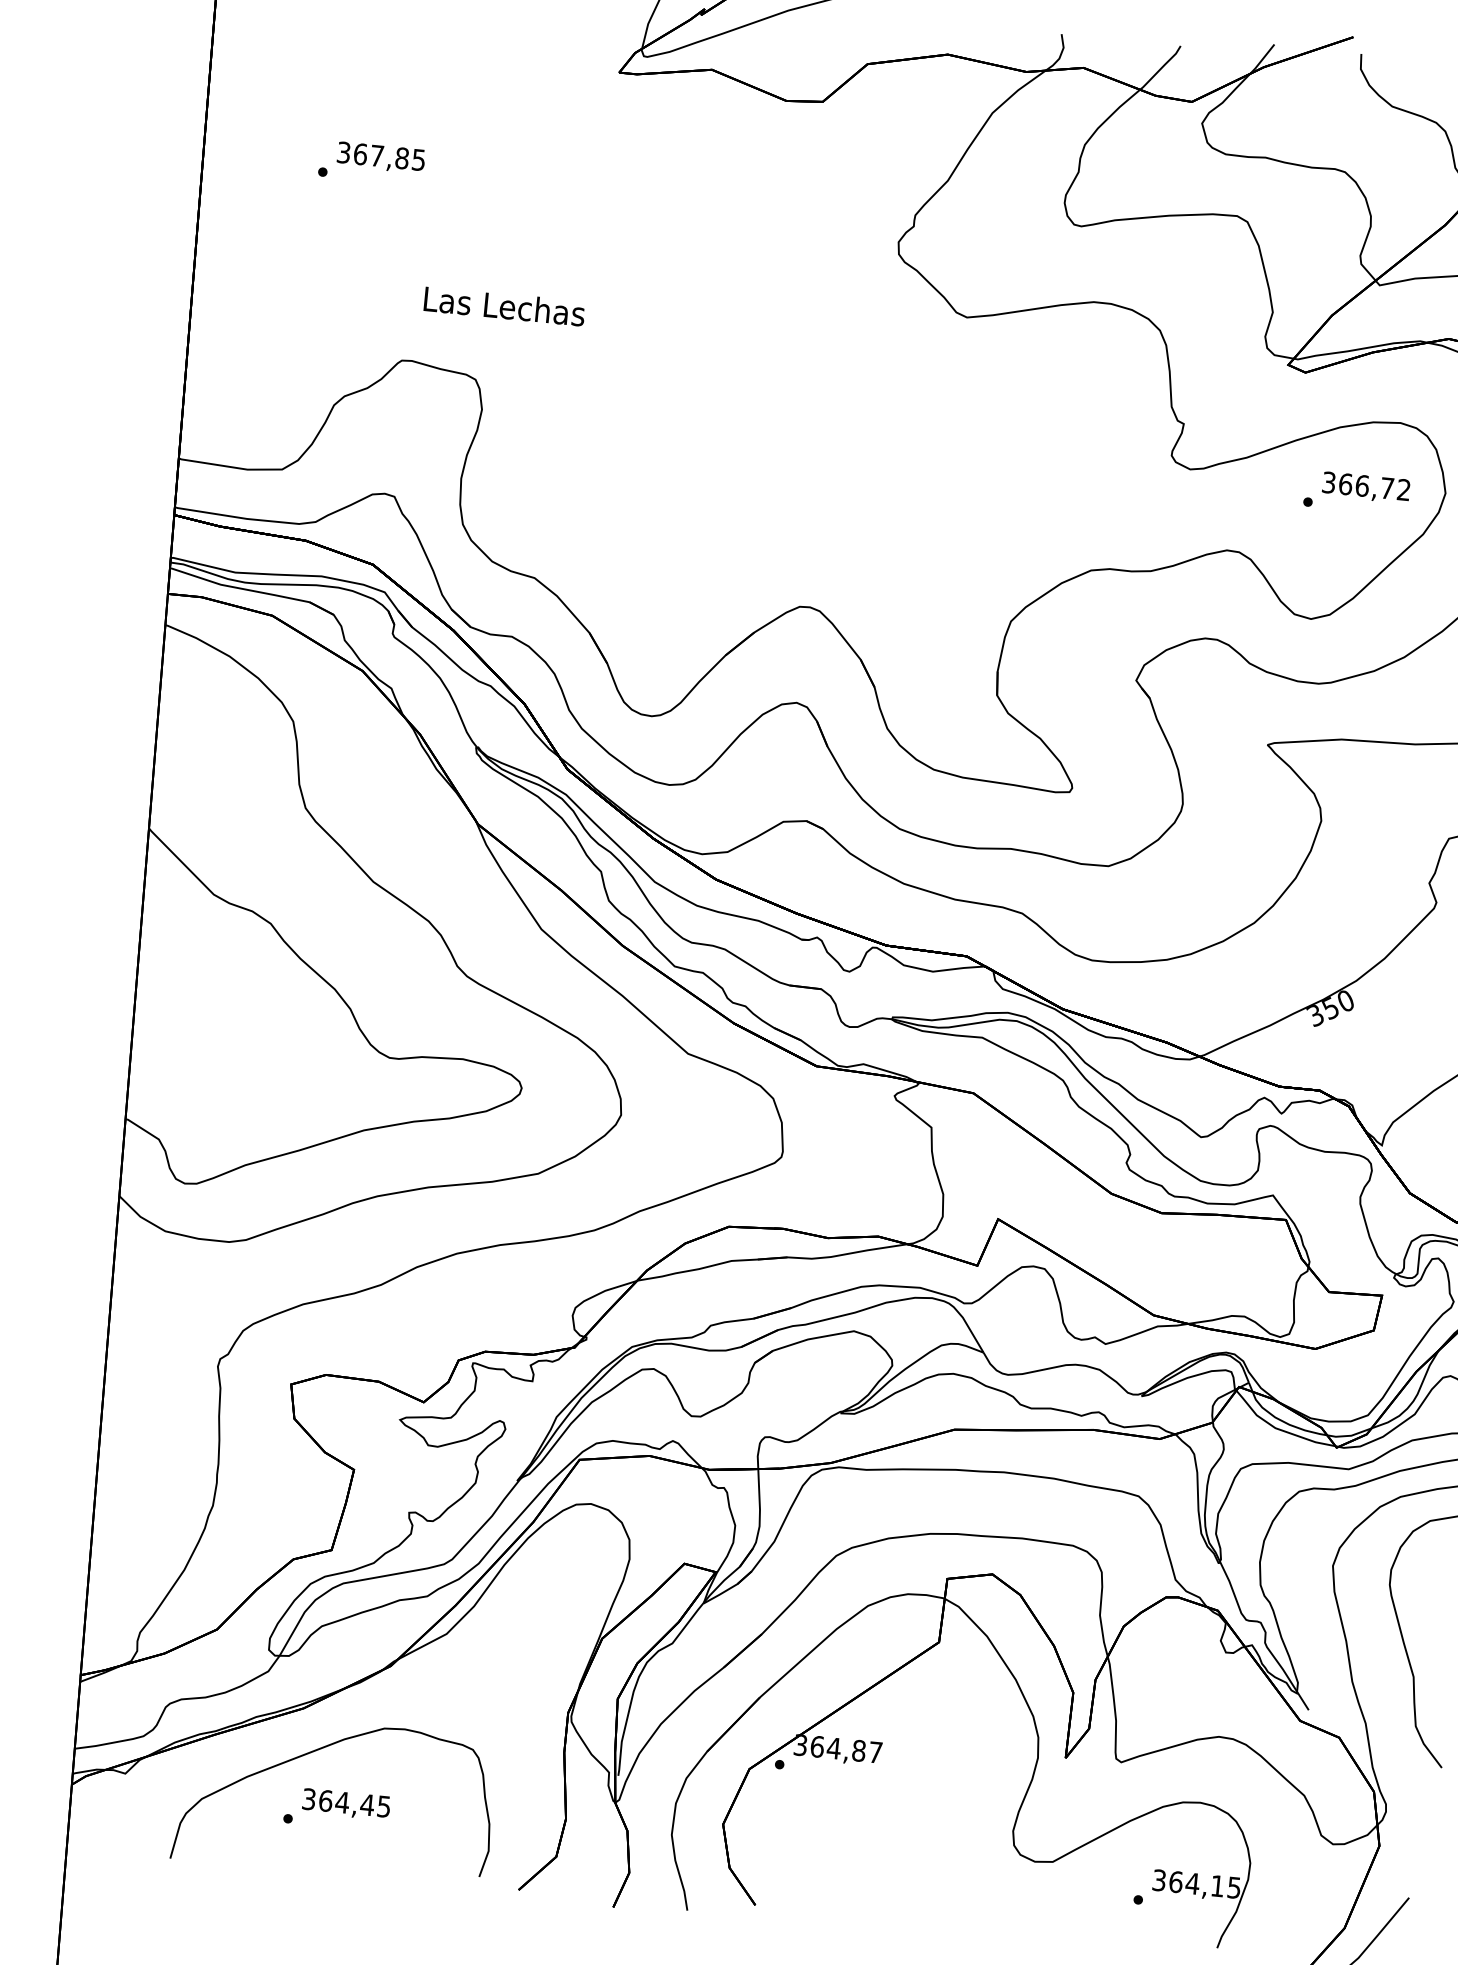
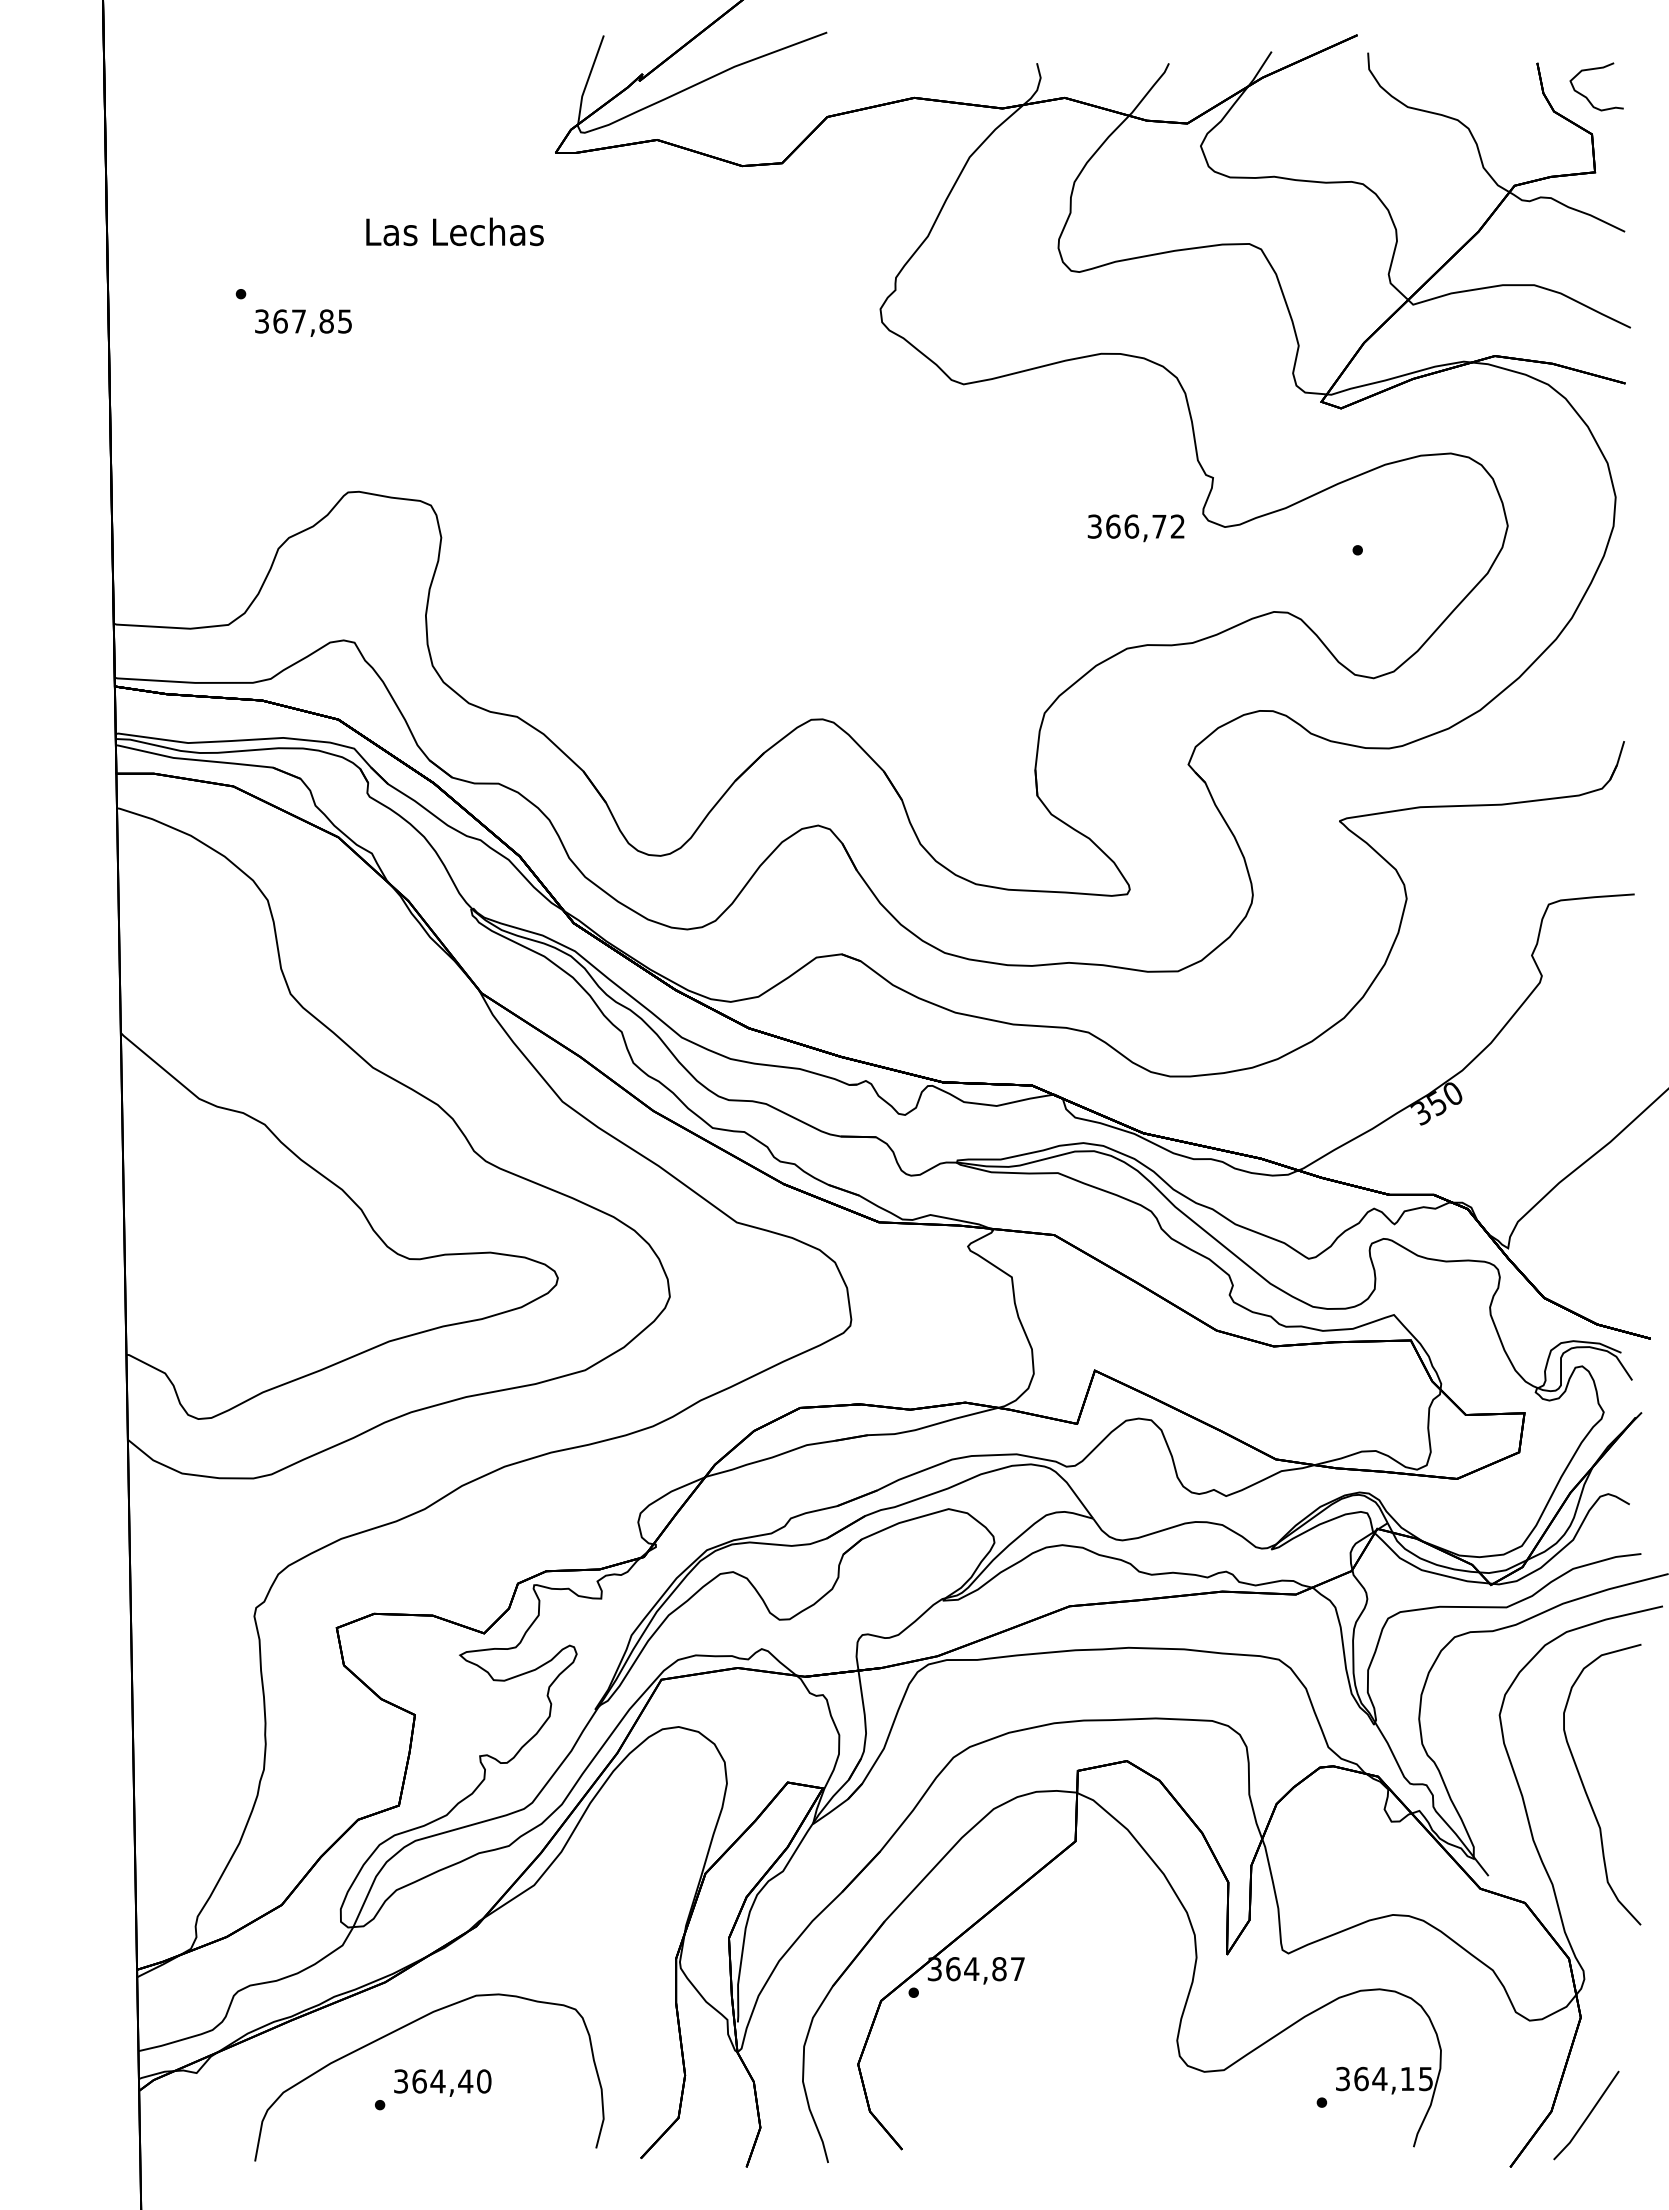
text: (381, 157) -> (303, 322), moved
text: (504, 305) -> (454, 231), moved
text: (1365, 487) -> (1135, 528), moved
text: (384, 1806) -> (484, 2081), 364,45 -> 364,40

